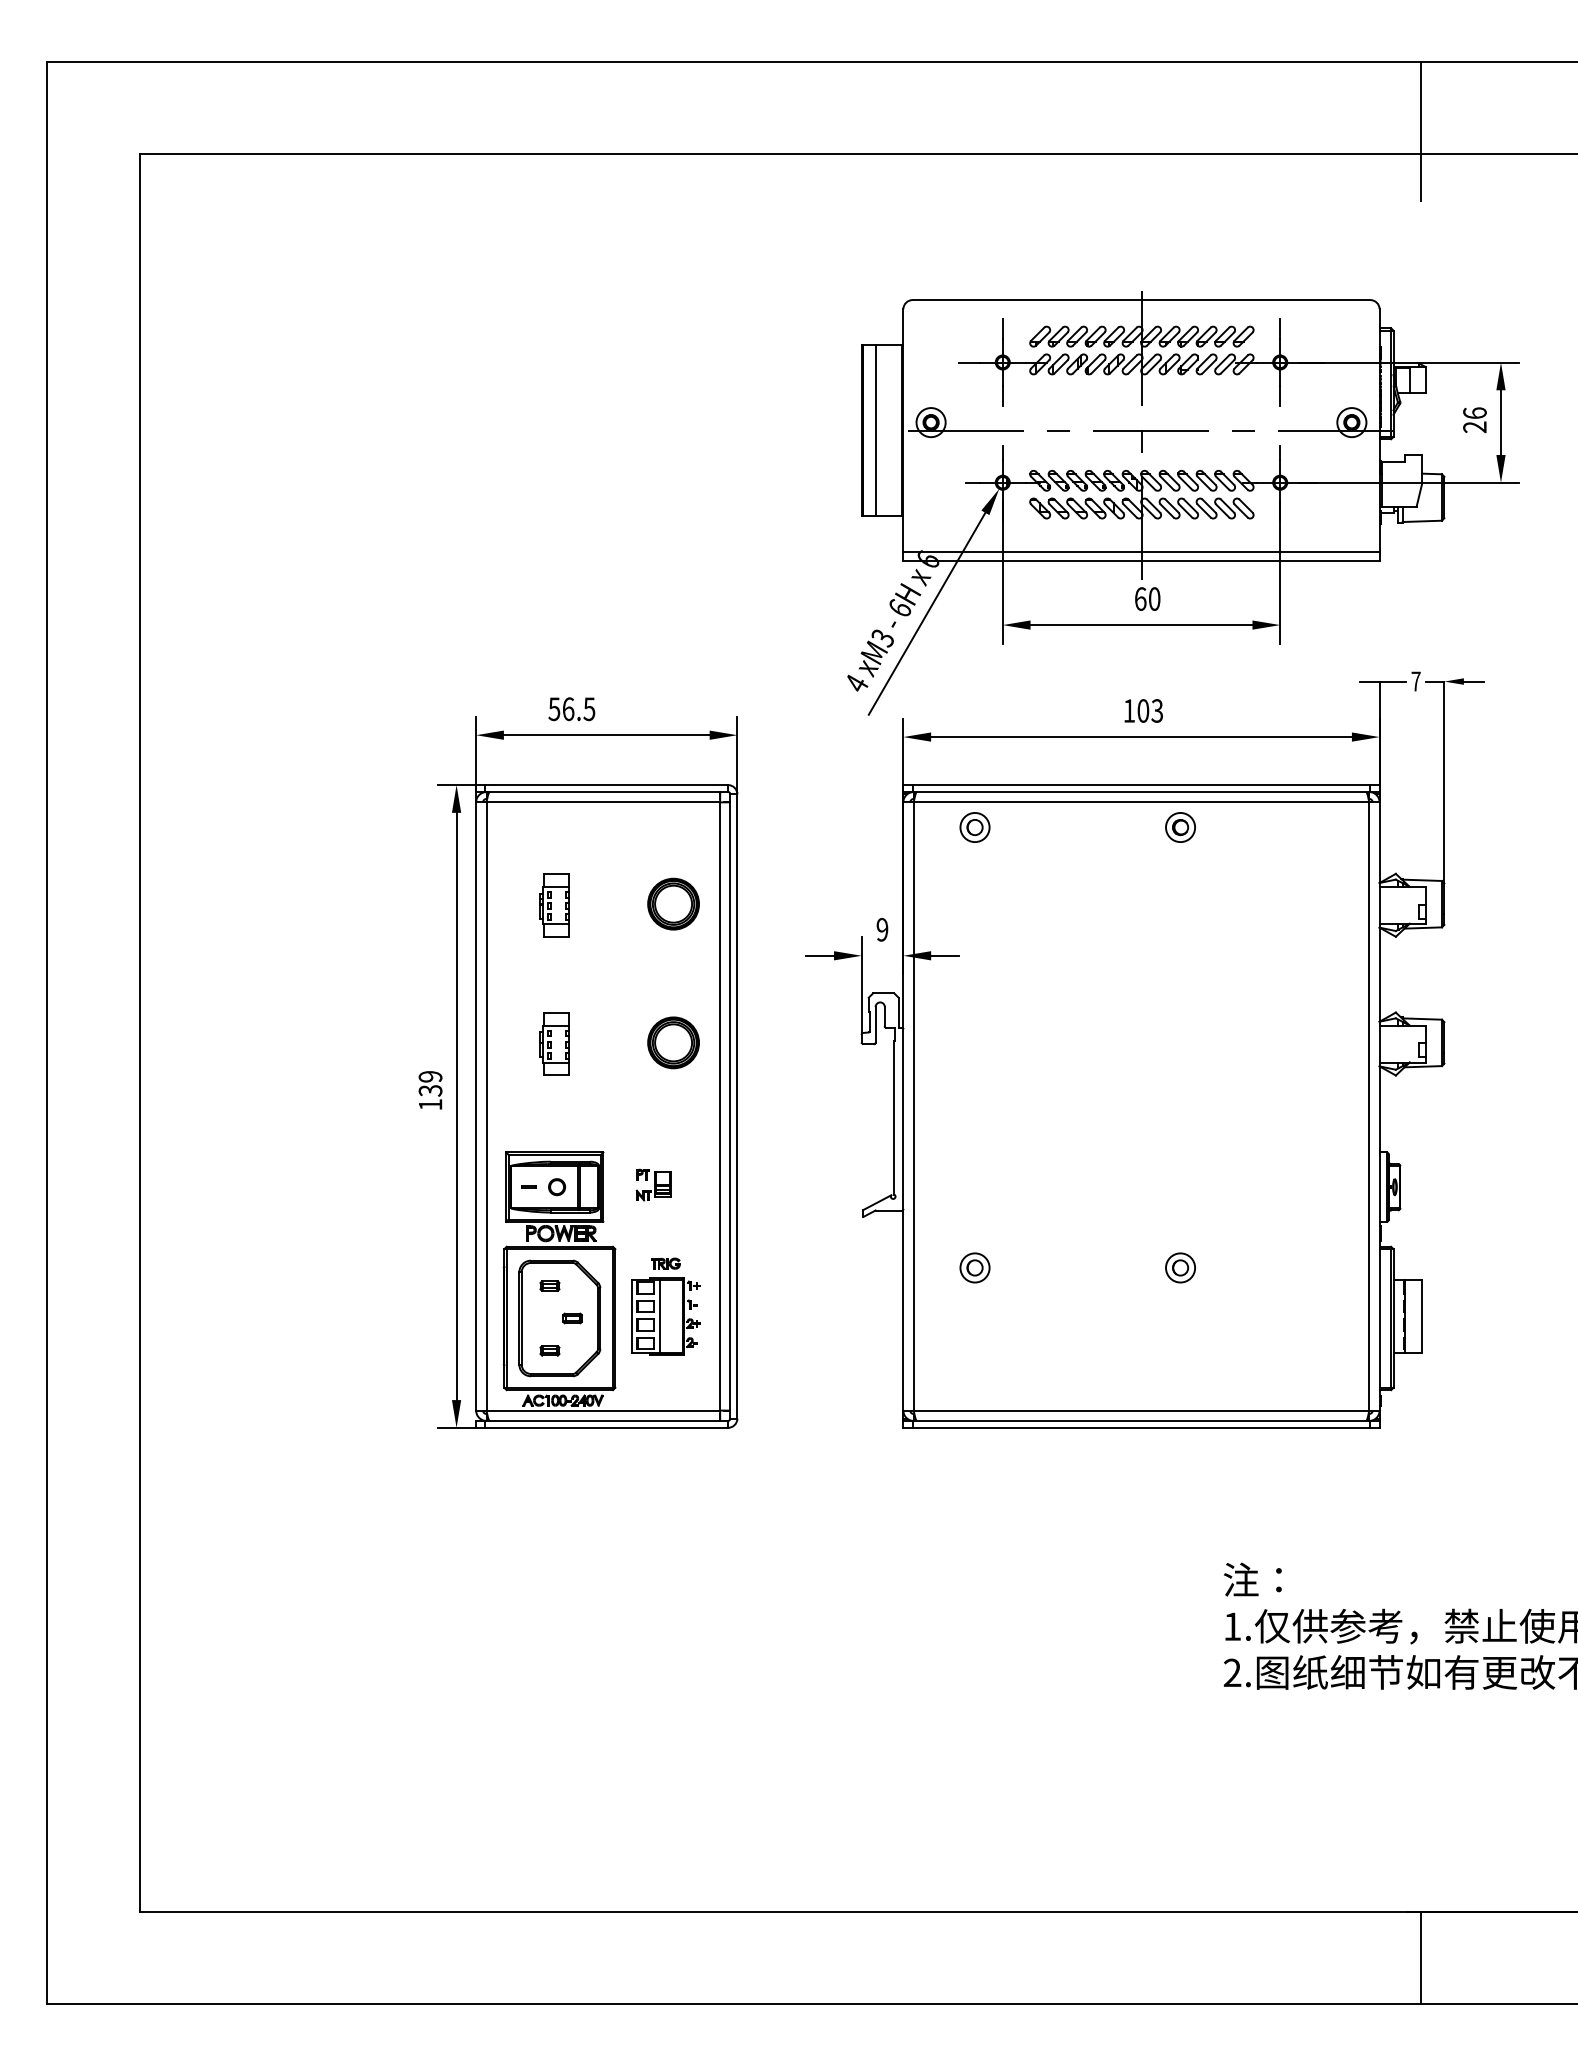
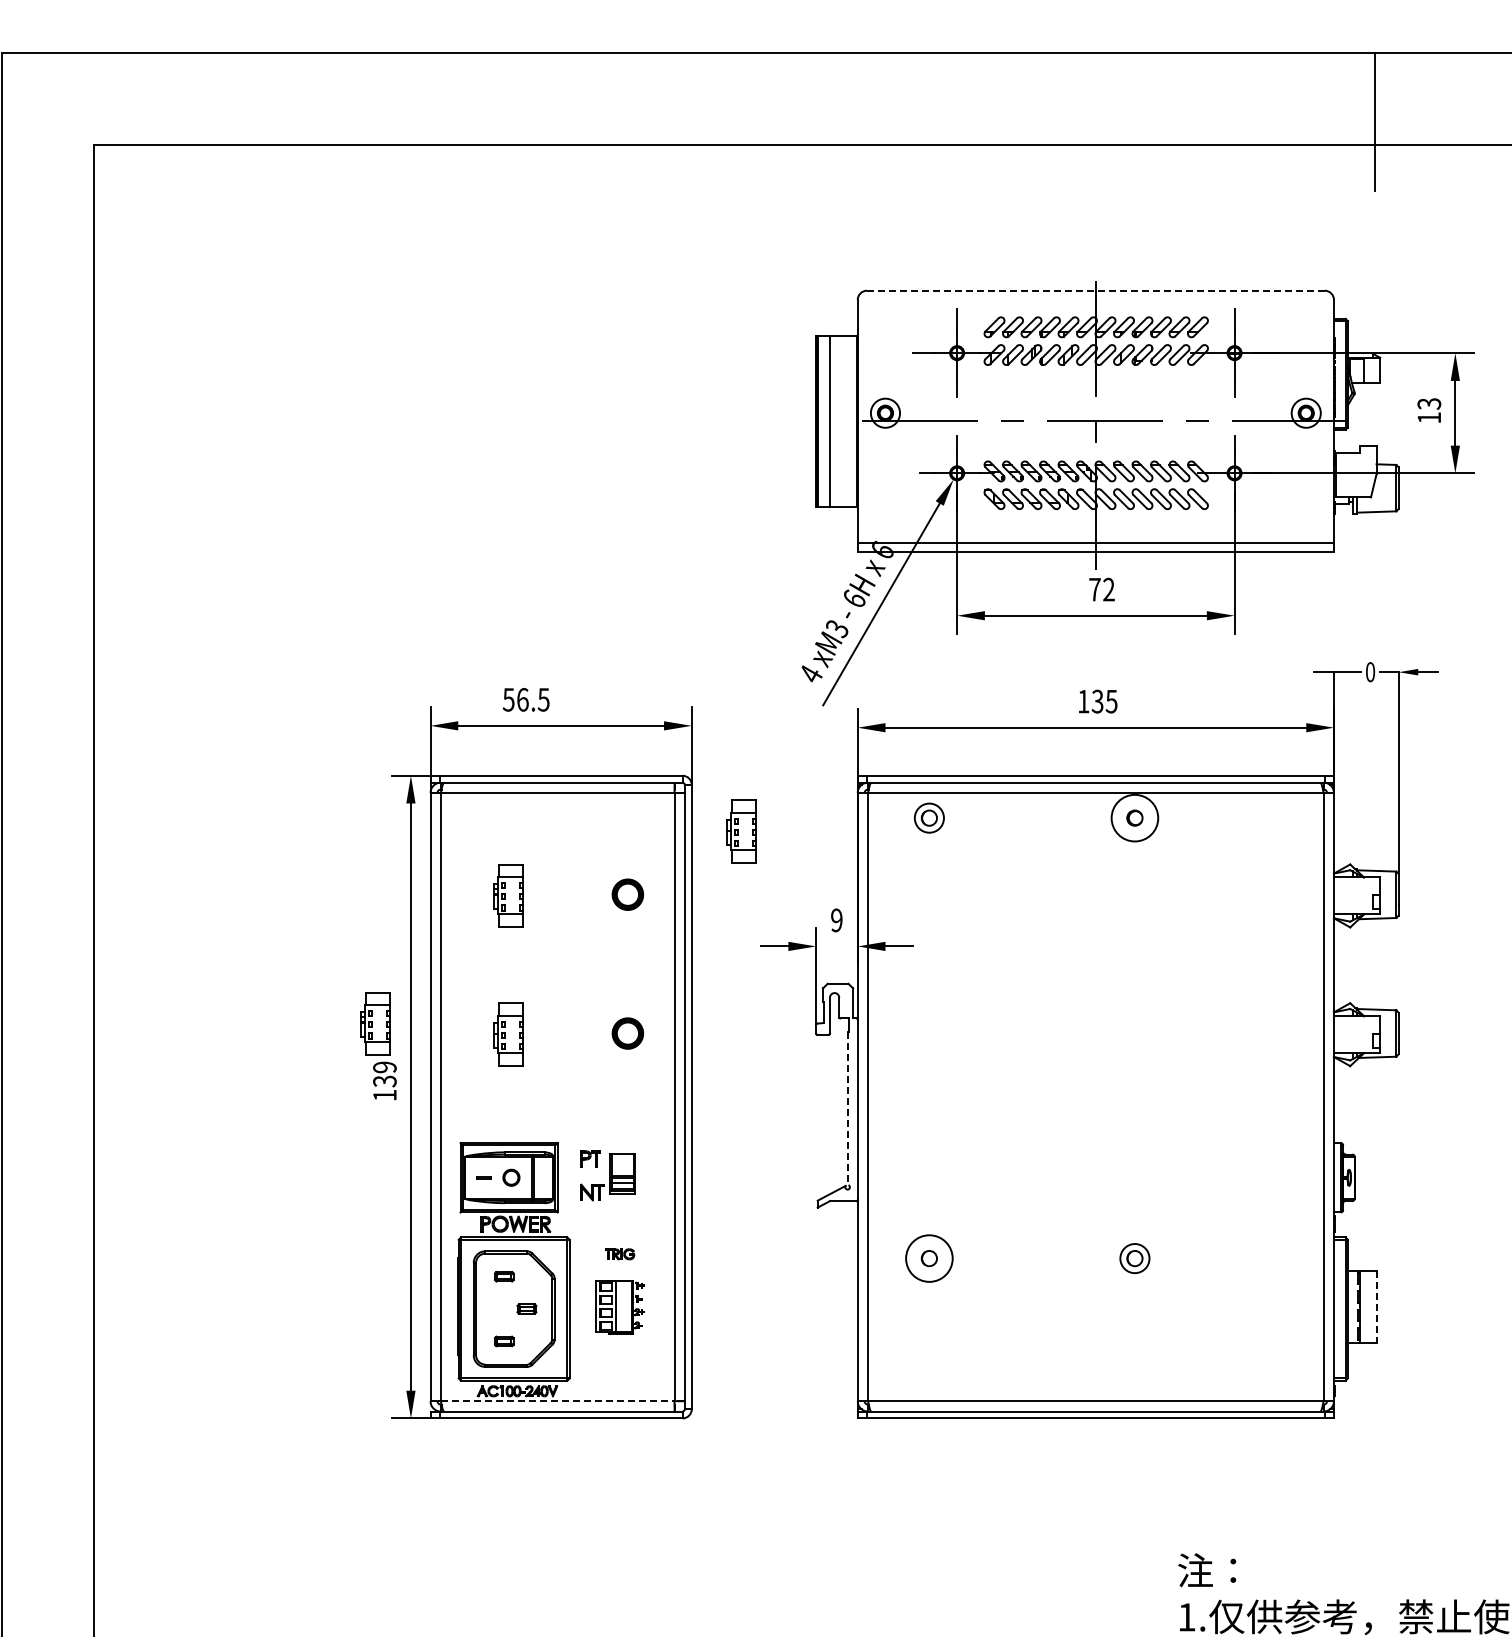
line: (1141, 300) -> (1095, 291), solid -> dashed
text: (1474, 420) -> (1428, 411), 26 -> 13
text: (1147, 598) -> (1101, 589), 60 -> 72
text: (1415, 681) -> (1369, 672), 7 -> 0
text: (1150, 710) -> (1104, 701), 103 -> 135
circle: (1180, 827) -> (1134, 818), size x1.6
part: (787, 840) -> (741, 831), added
part: (673, 903) -> (627, 894), size x0.6
part: (421, 1033) -> (375, 1024), added
part: (673, 1042) -> (627, 1033), size x0.6
line: (894, 1117) -> (848, 1108), solid -> dashed
part: (653, 1184) -> (607, 1175), size x1.6
circle: (974, 1267) -> (928, 1258), size x1.6
part: (665, 1316) -> (619, 1307), size x0.7
line: (1422, 1316) -> (1376, 1307), solid -> dashed
line: (603, 1410) -> (557, 1401), solid -> dashed

